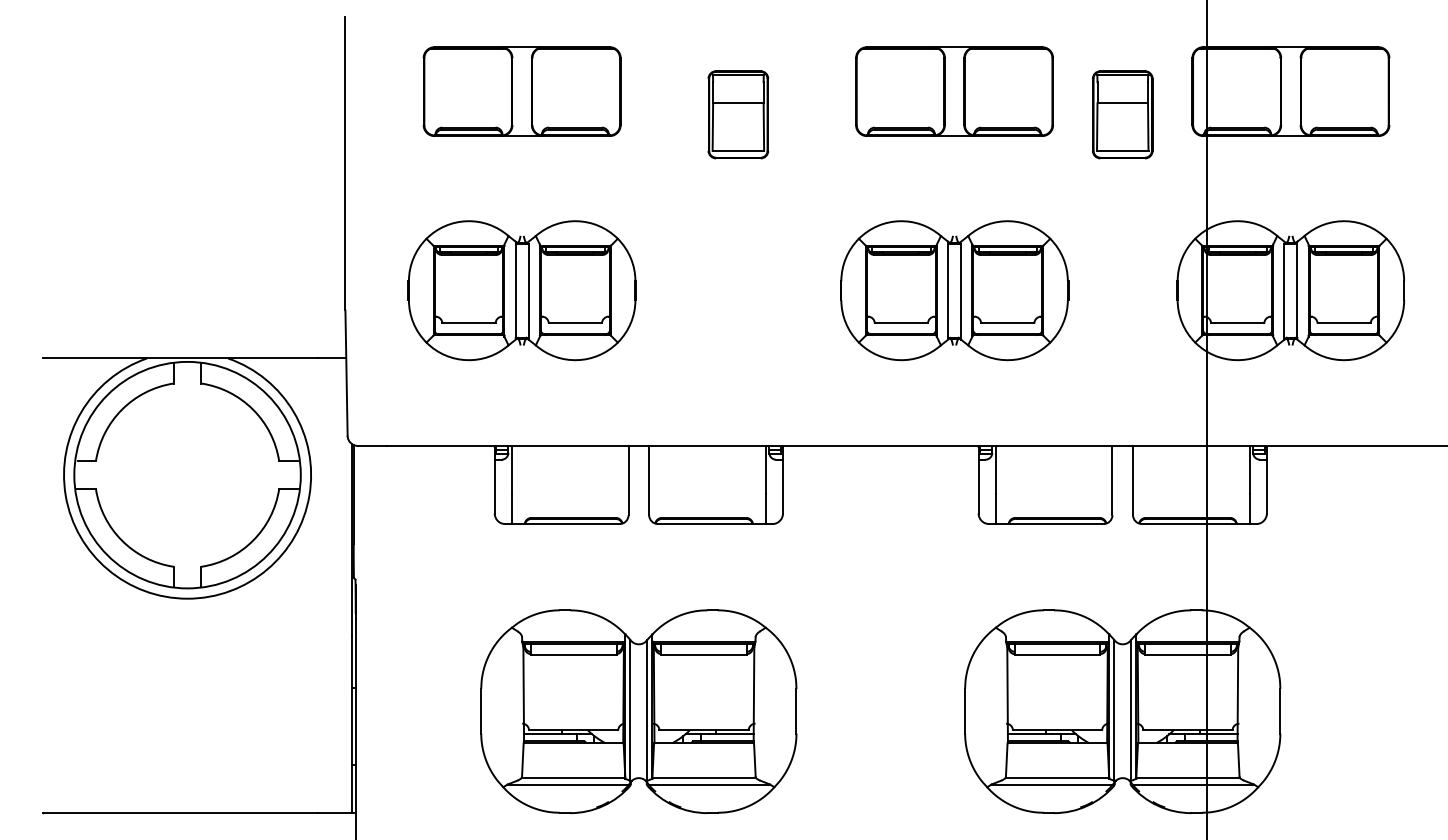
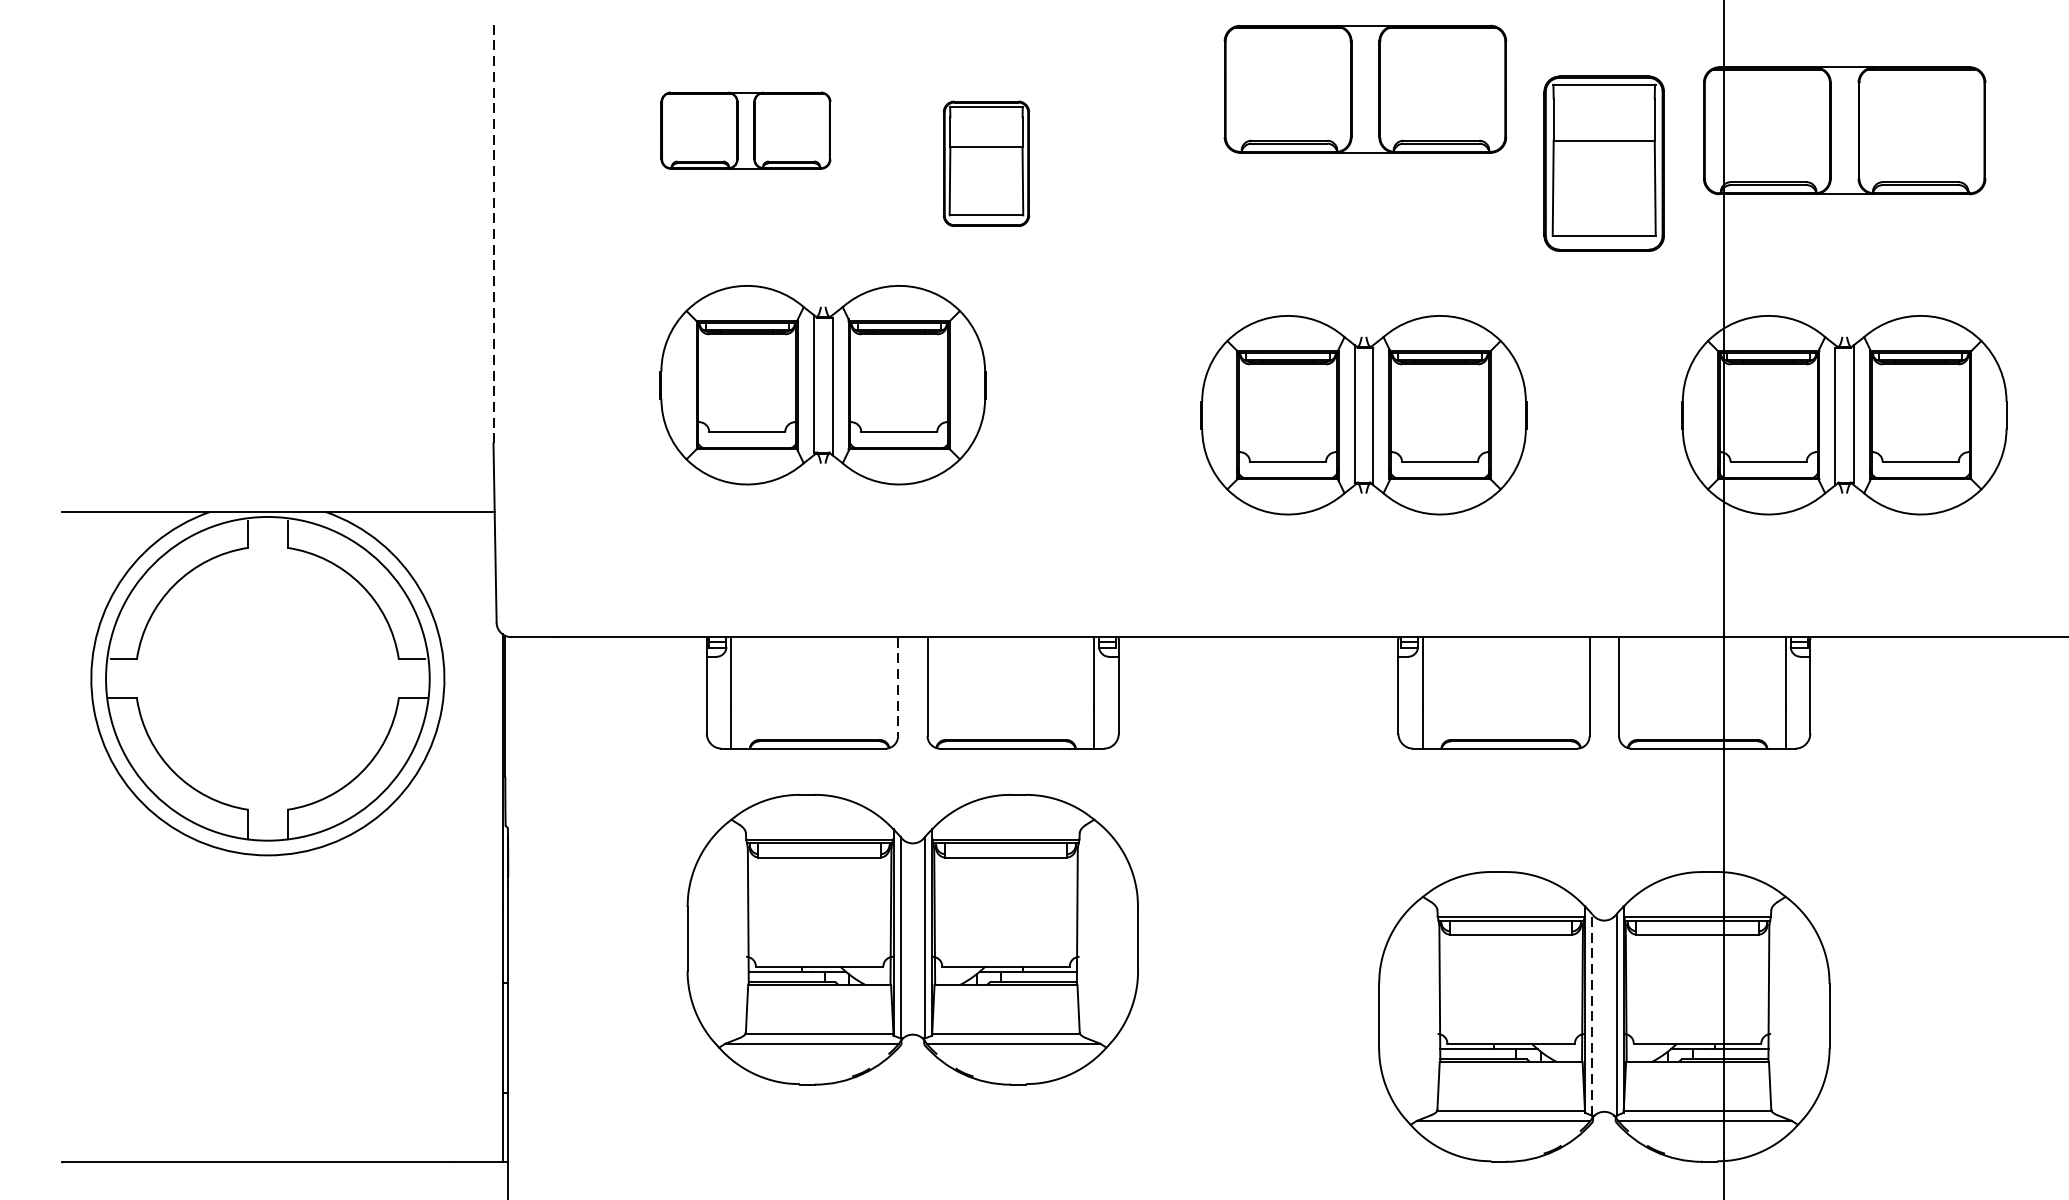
part: (521, 91) -> (745, 130), size x0.6
part: (954, 91) -> (1365, 89), moved
part: (738, 114) -> (986, 163), moved
part: (1122, 114) -> (1603, 163), size x1.4
line: (345, 163) -> (493, 233), solid -> dashed
part: (521, 290) -> (822, 384), moved
line: (628, 481) -> (898, 687), solid -> dashed
line: (1114, 710) -> (1592, 1015), solid -> dashed
part: (638, 711) -> (912, 939), moved

